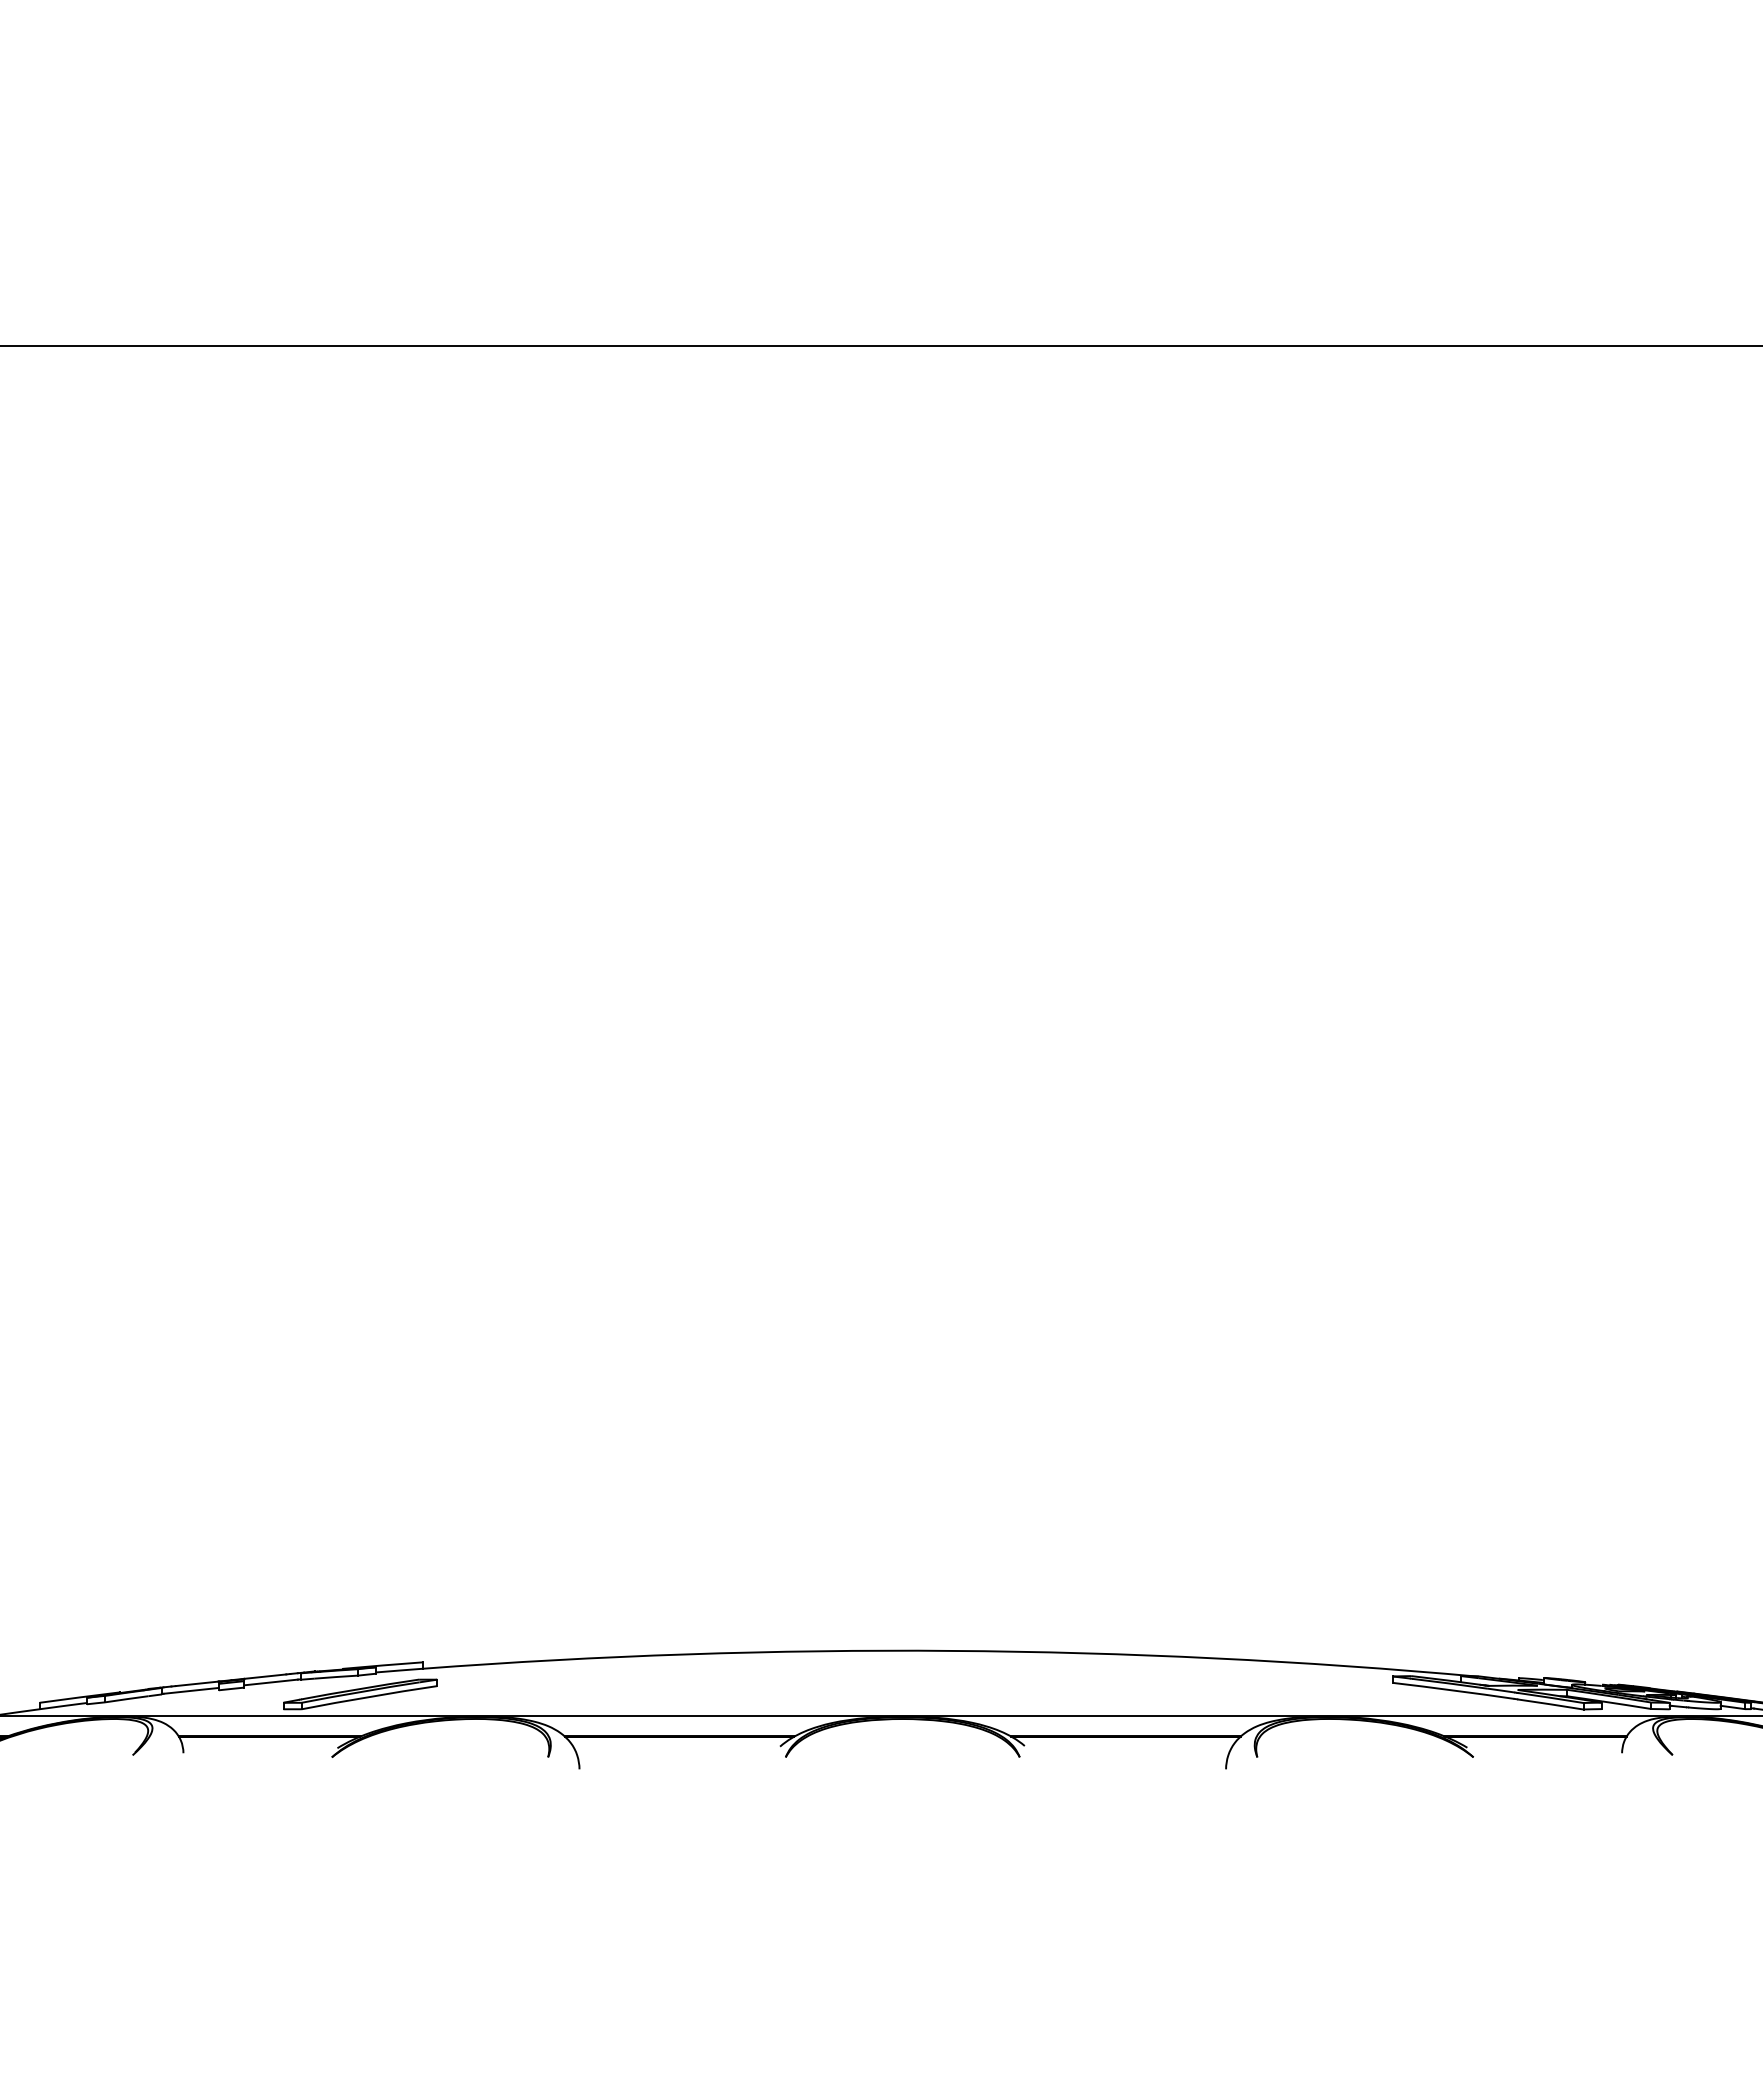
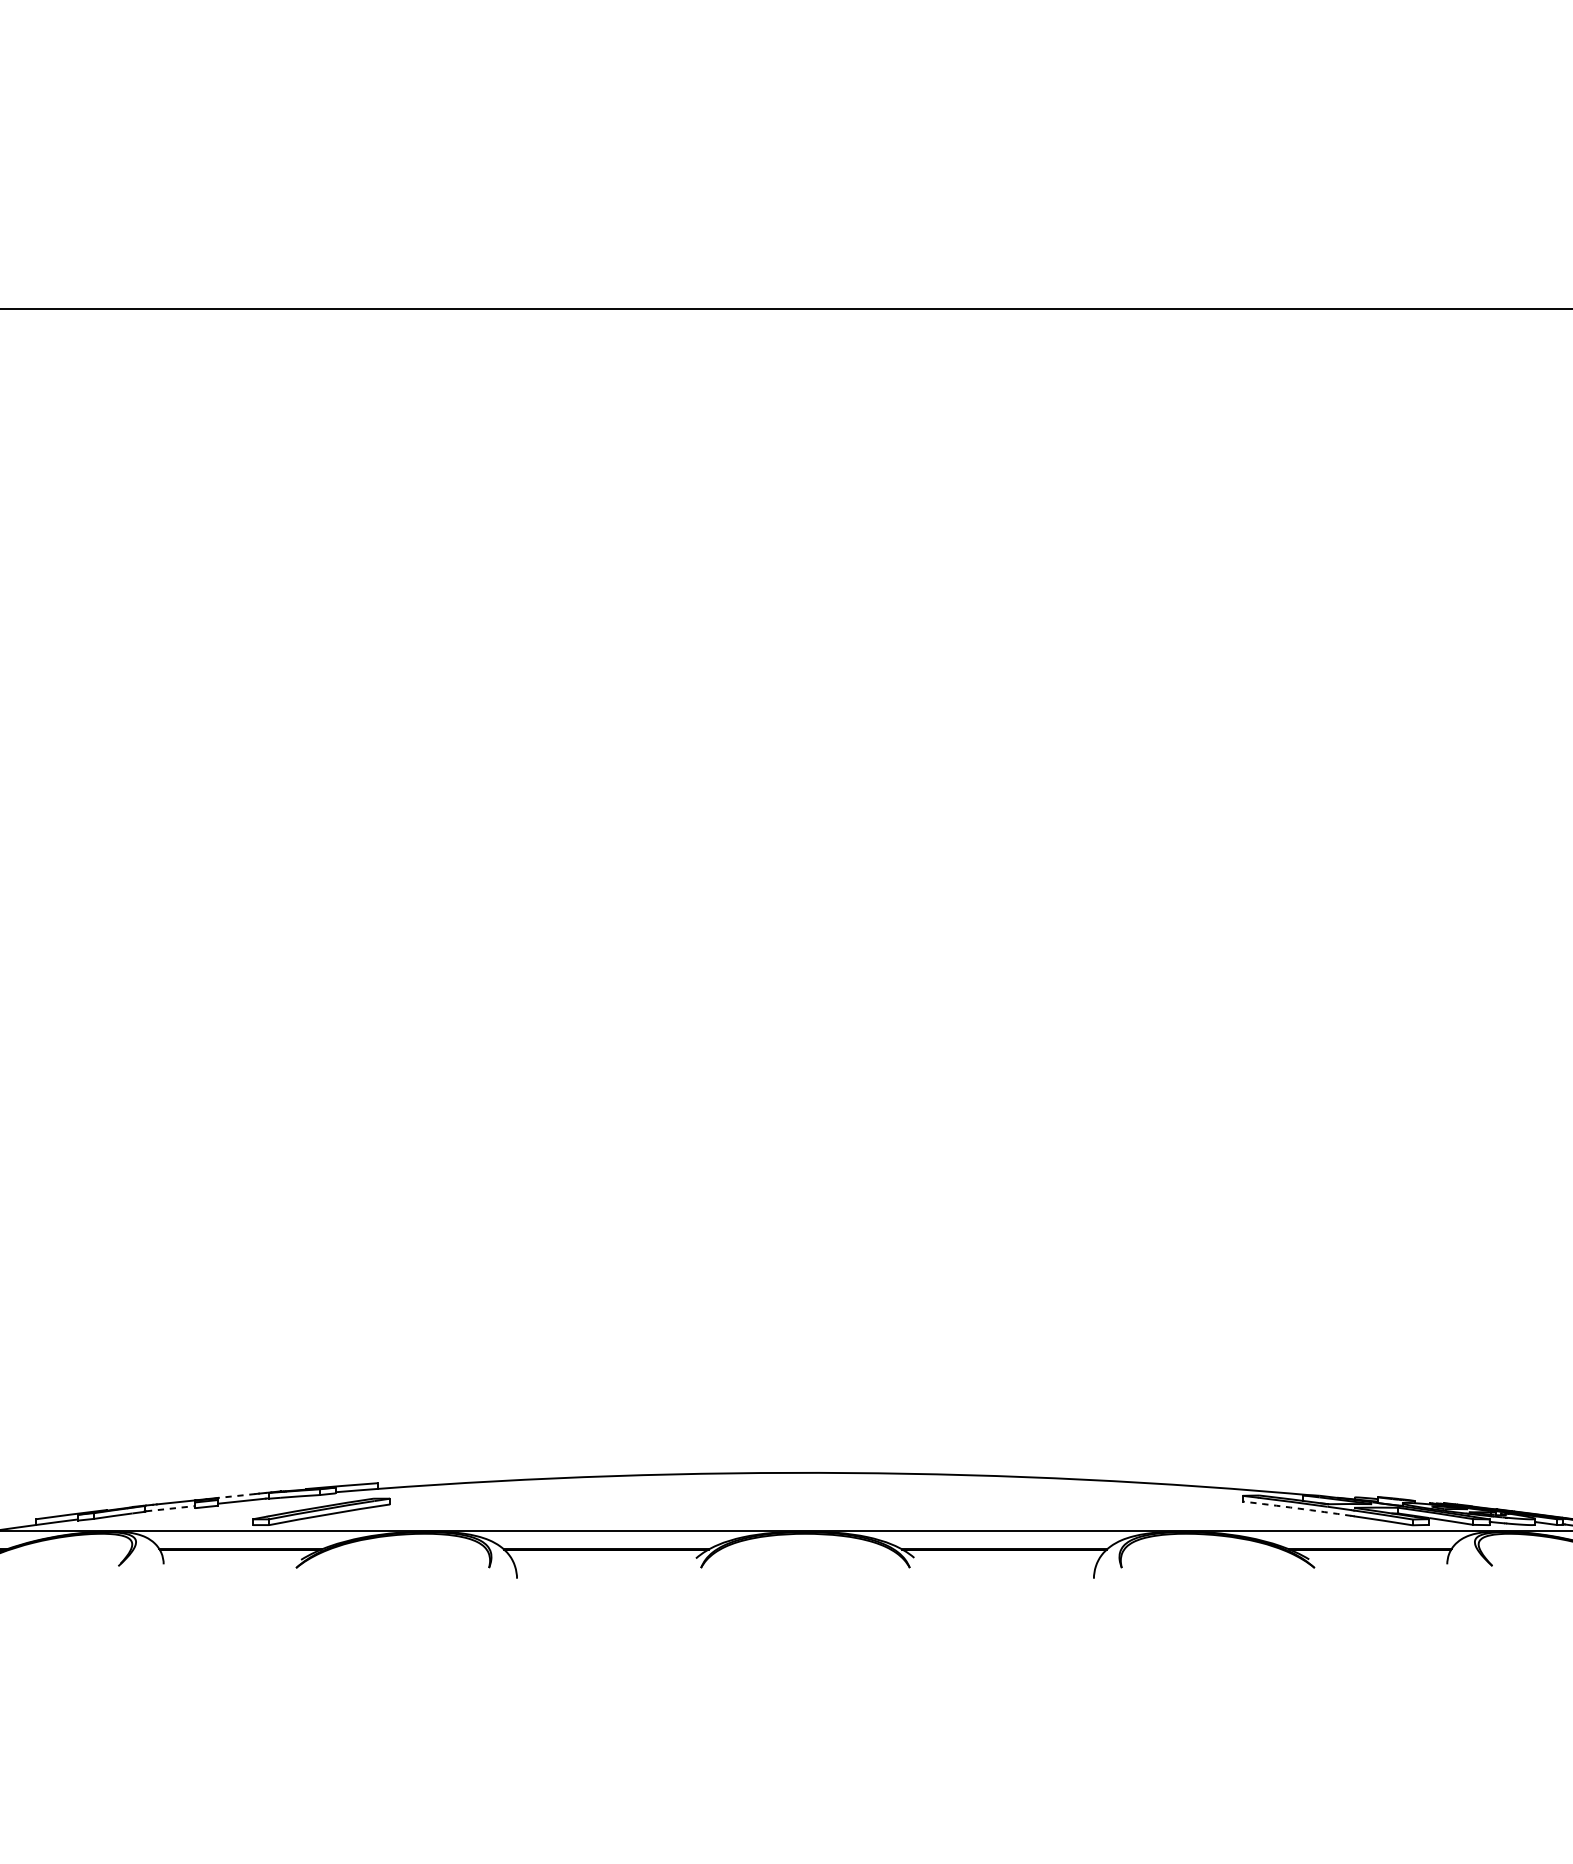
line: (264, 1676) -> (236, 1495), solid -> dashed
line: (191, 1690) -> (170, 1508), solid -> dashed
arc: (1453, 1690) -> (1296, 1508), solid -> dashed

